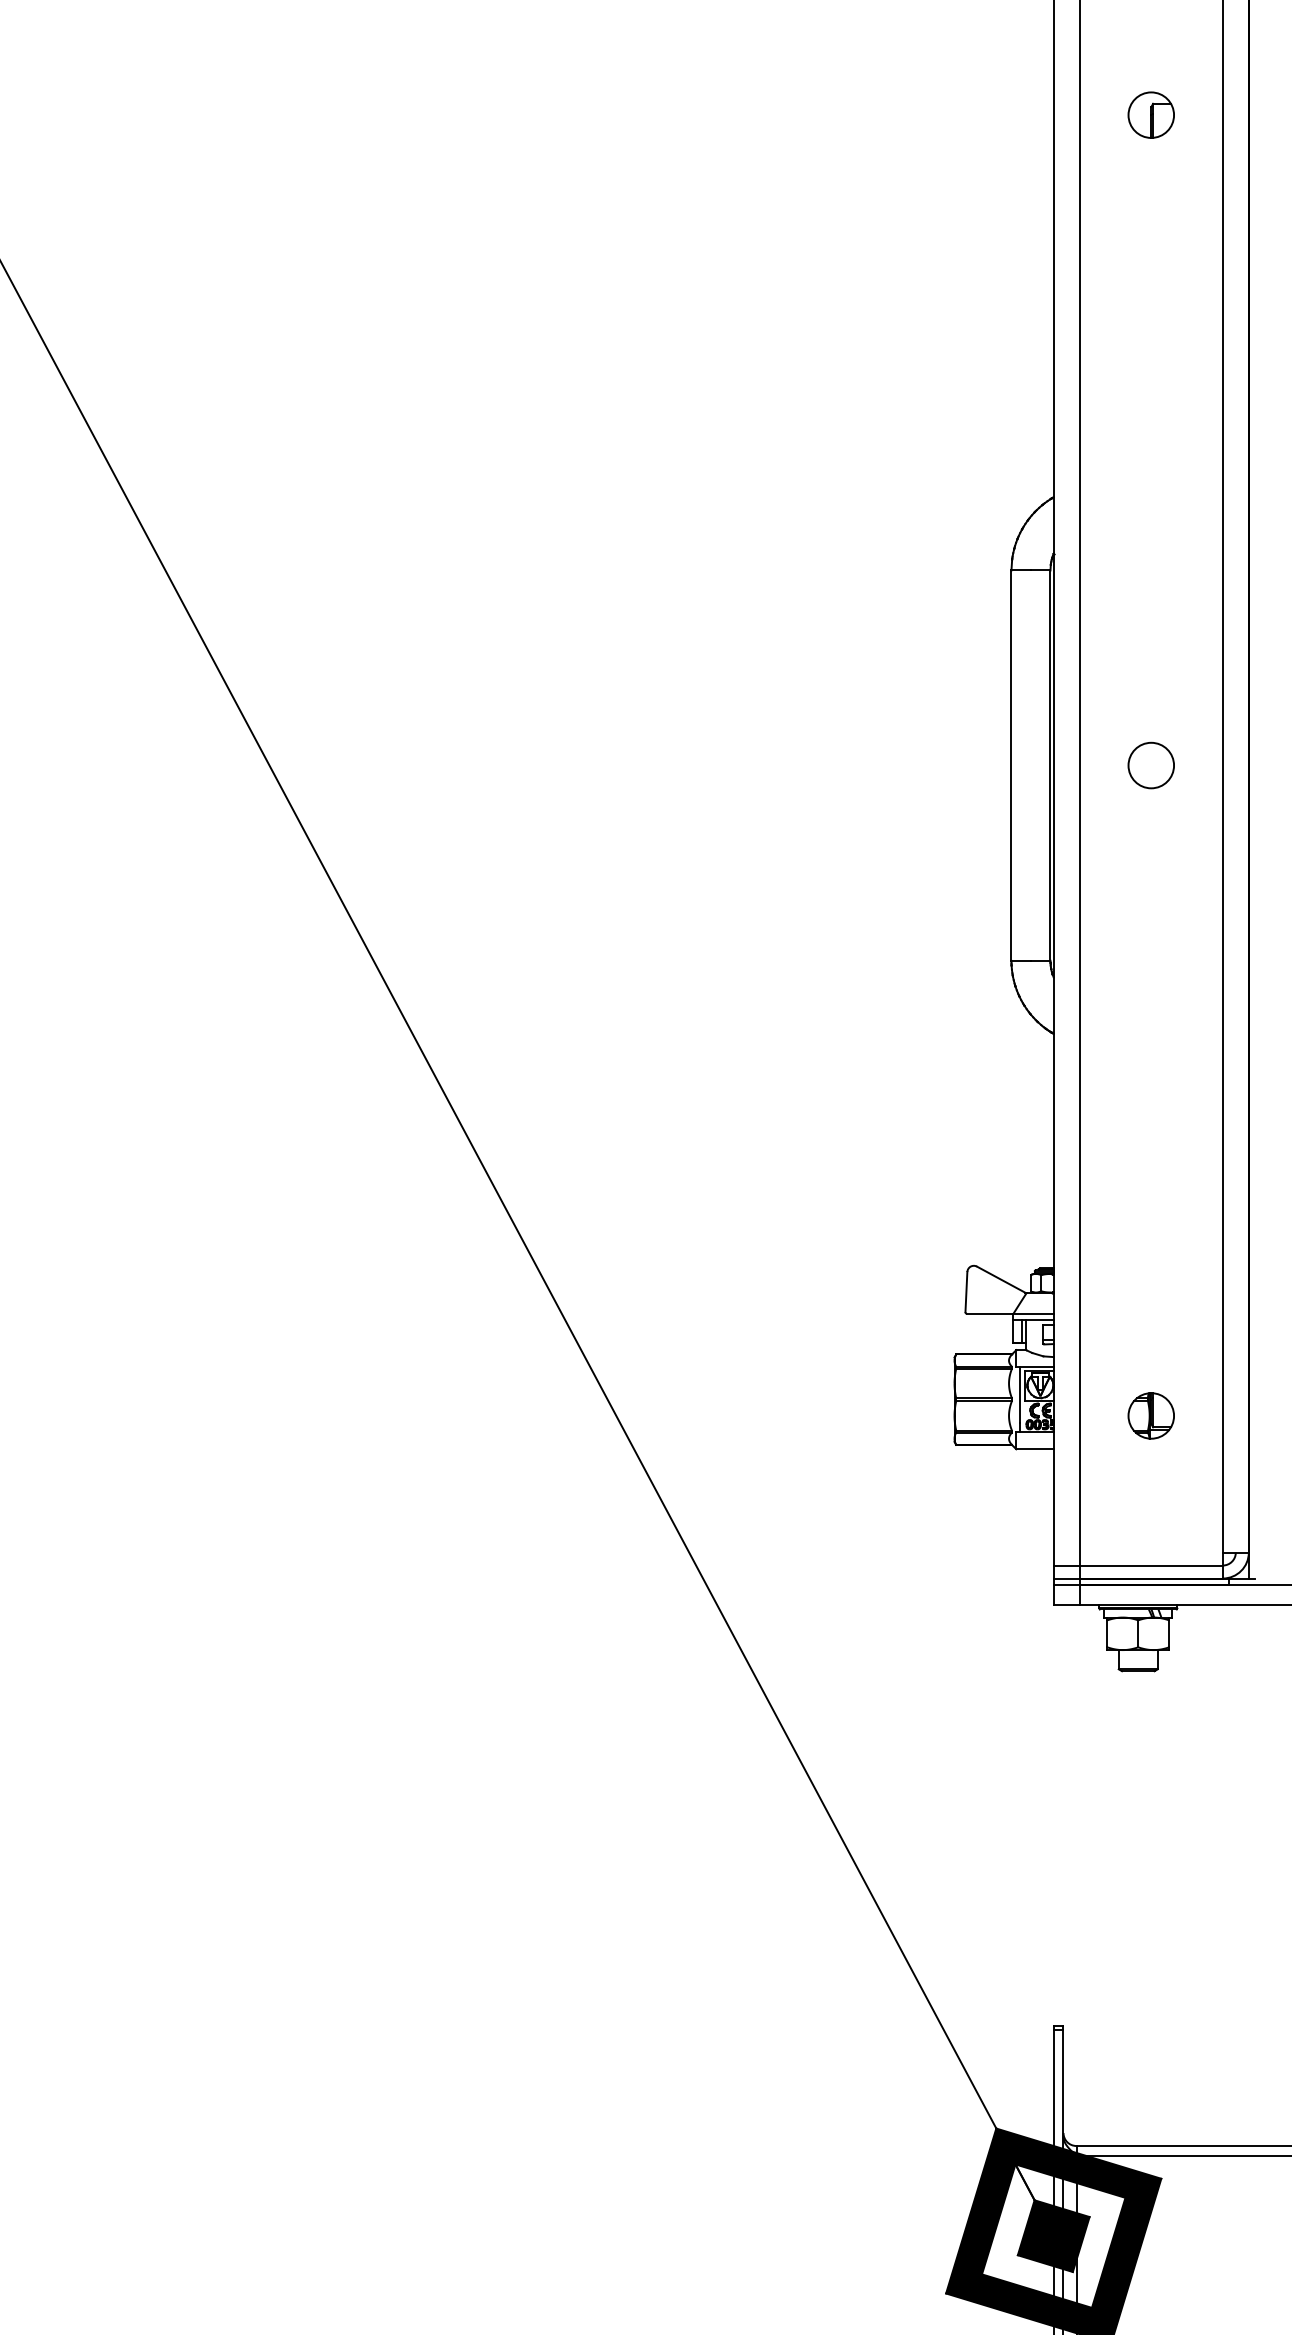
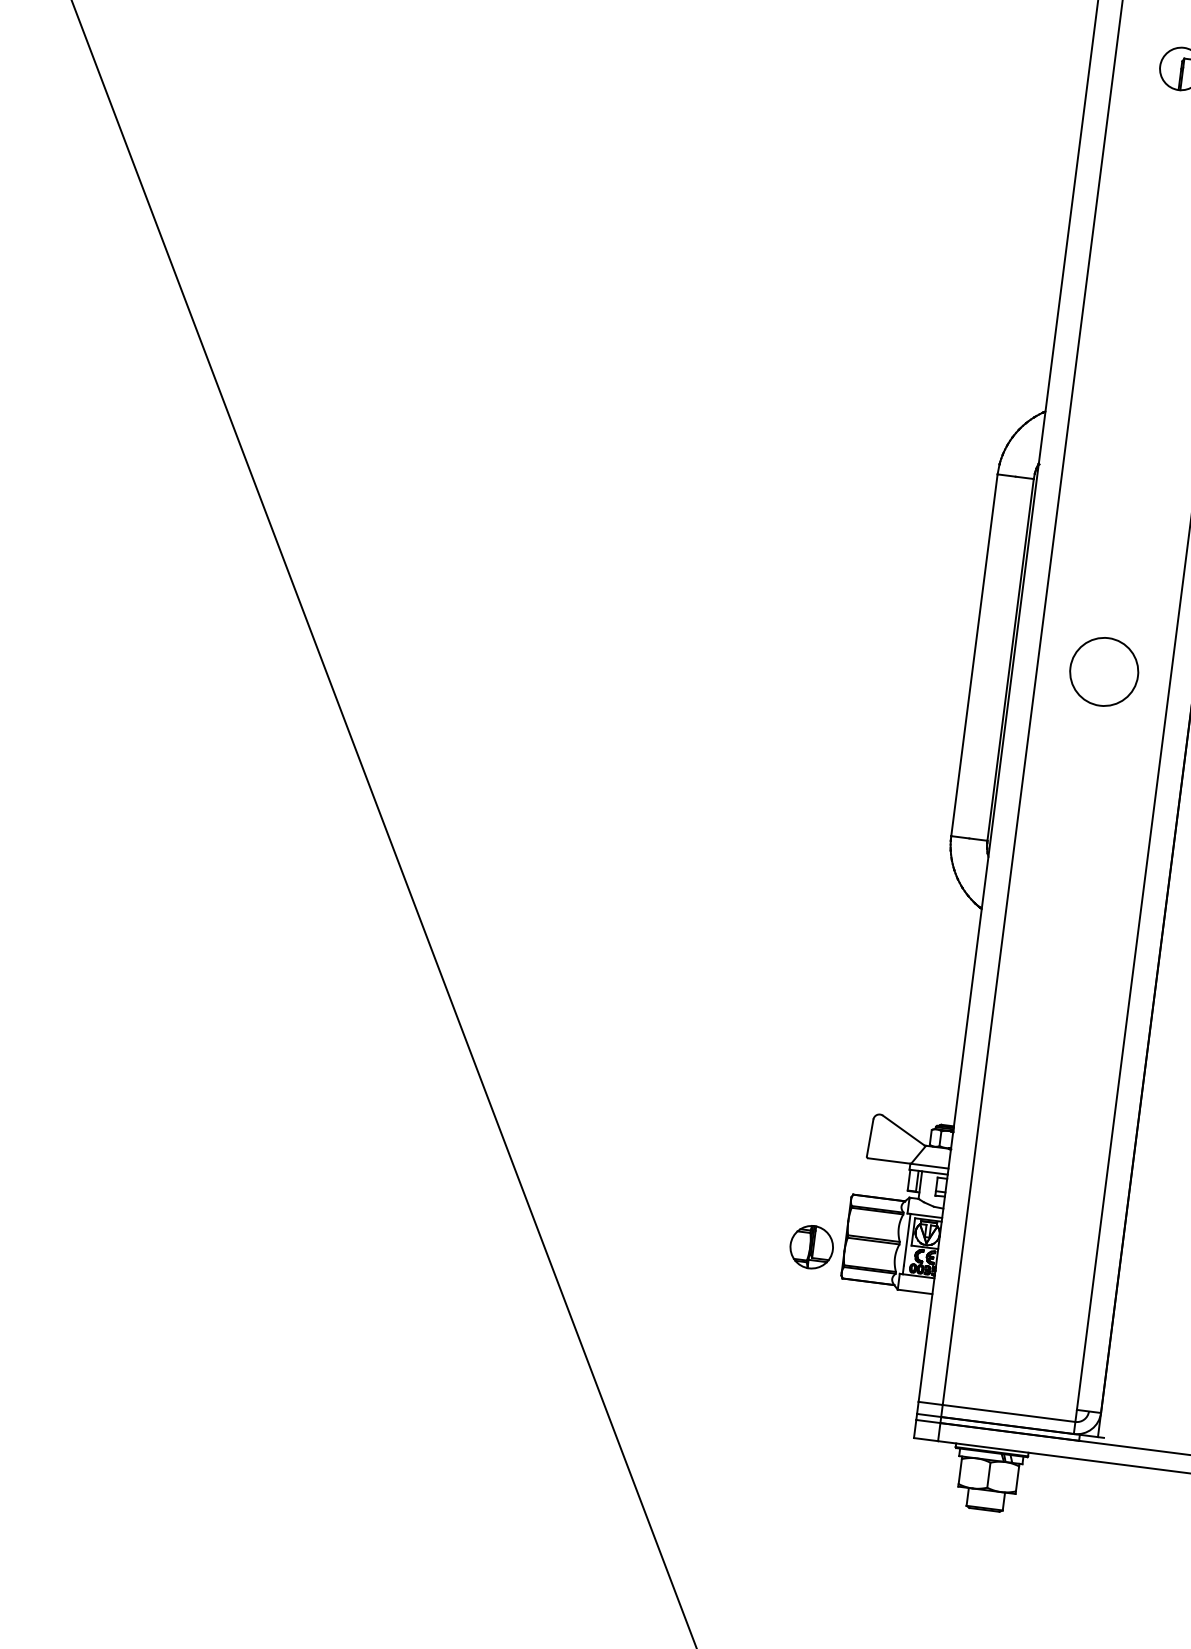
circle: (1150, 765) -> (1103, 671), size x1.6
part: (1150, 1415) -> (811, 1246), moved

